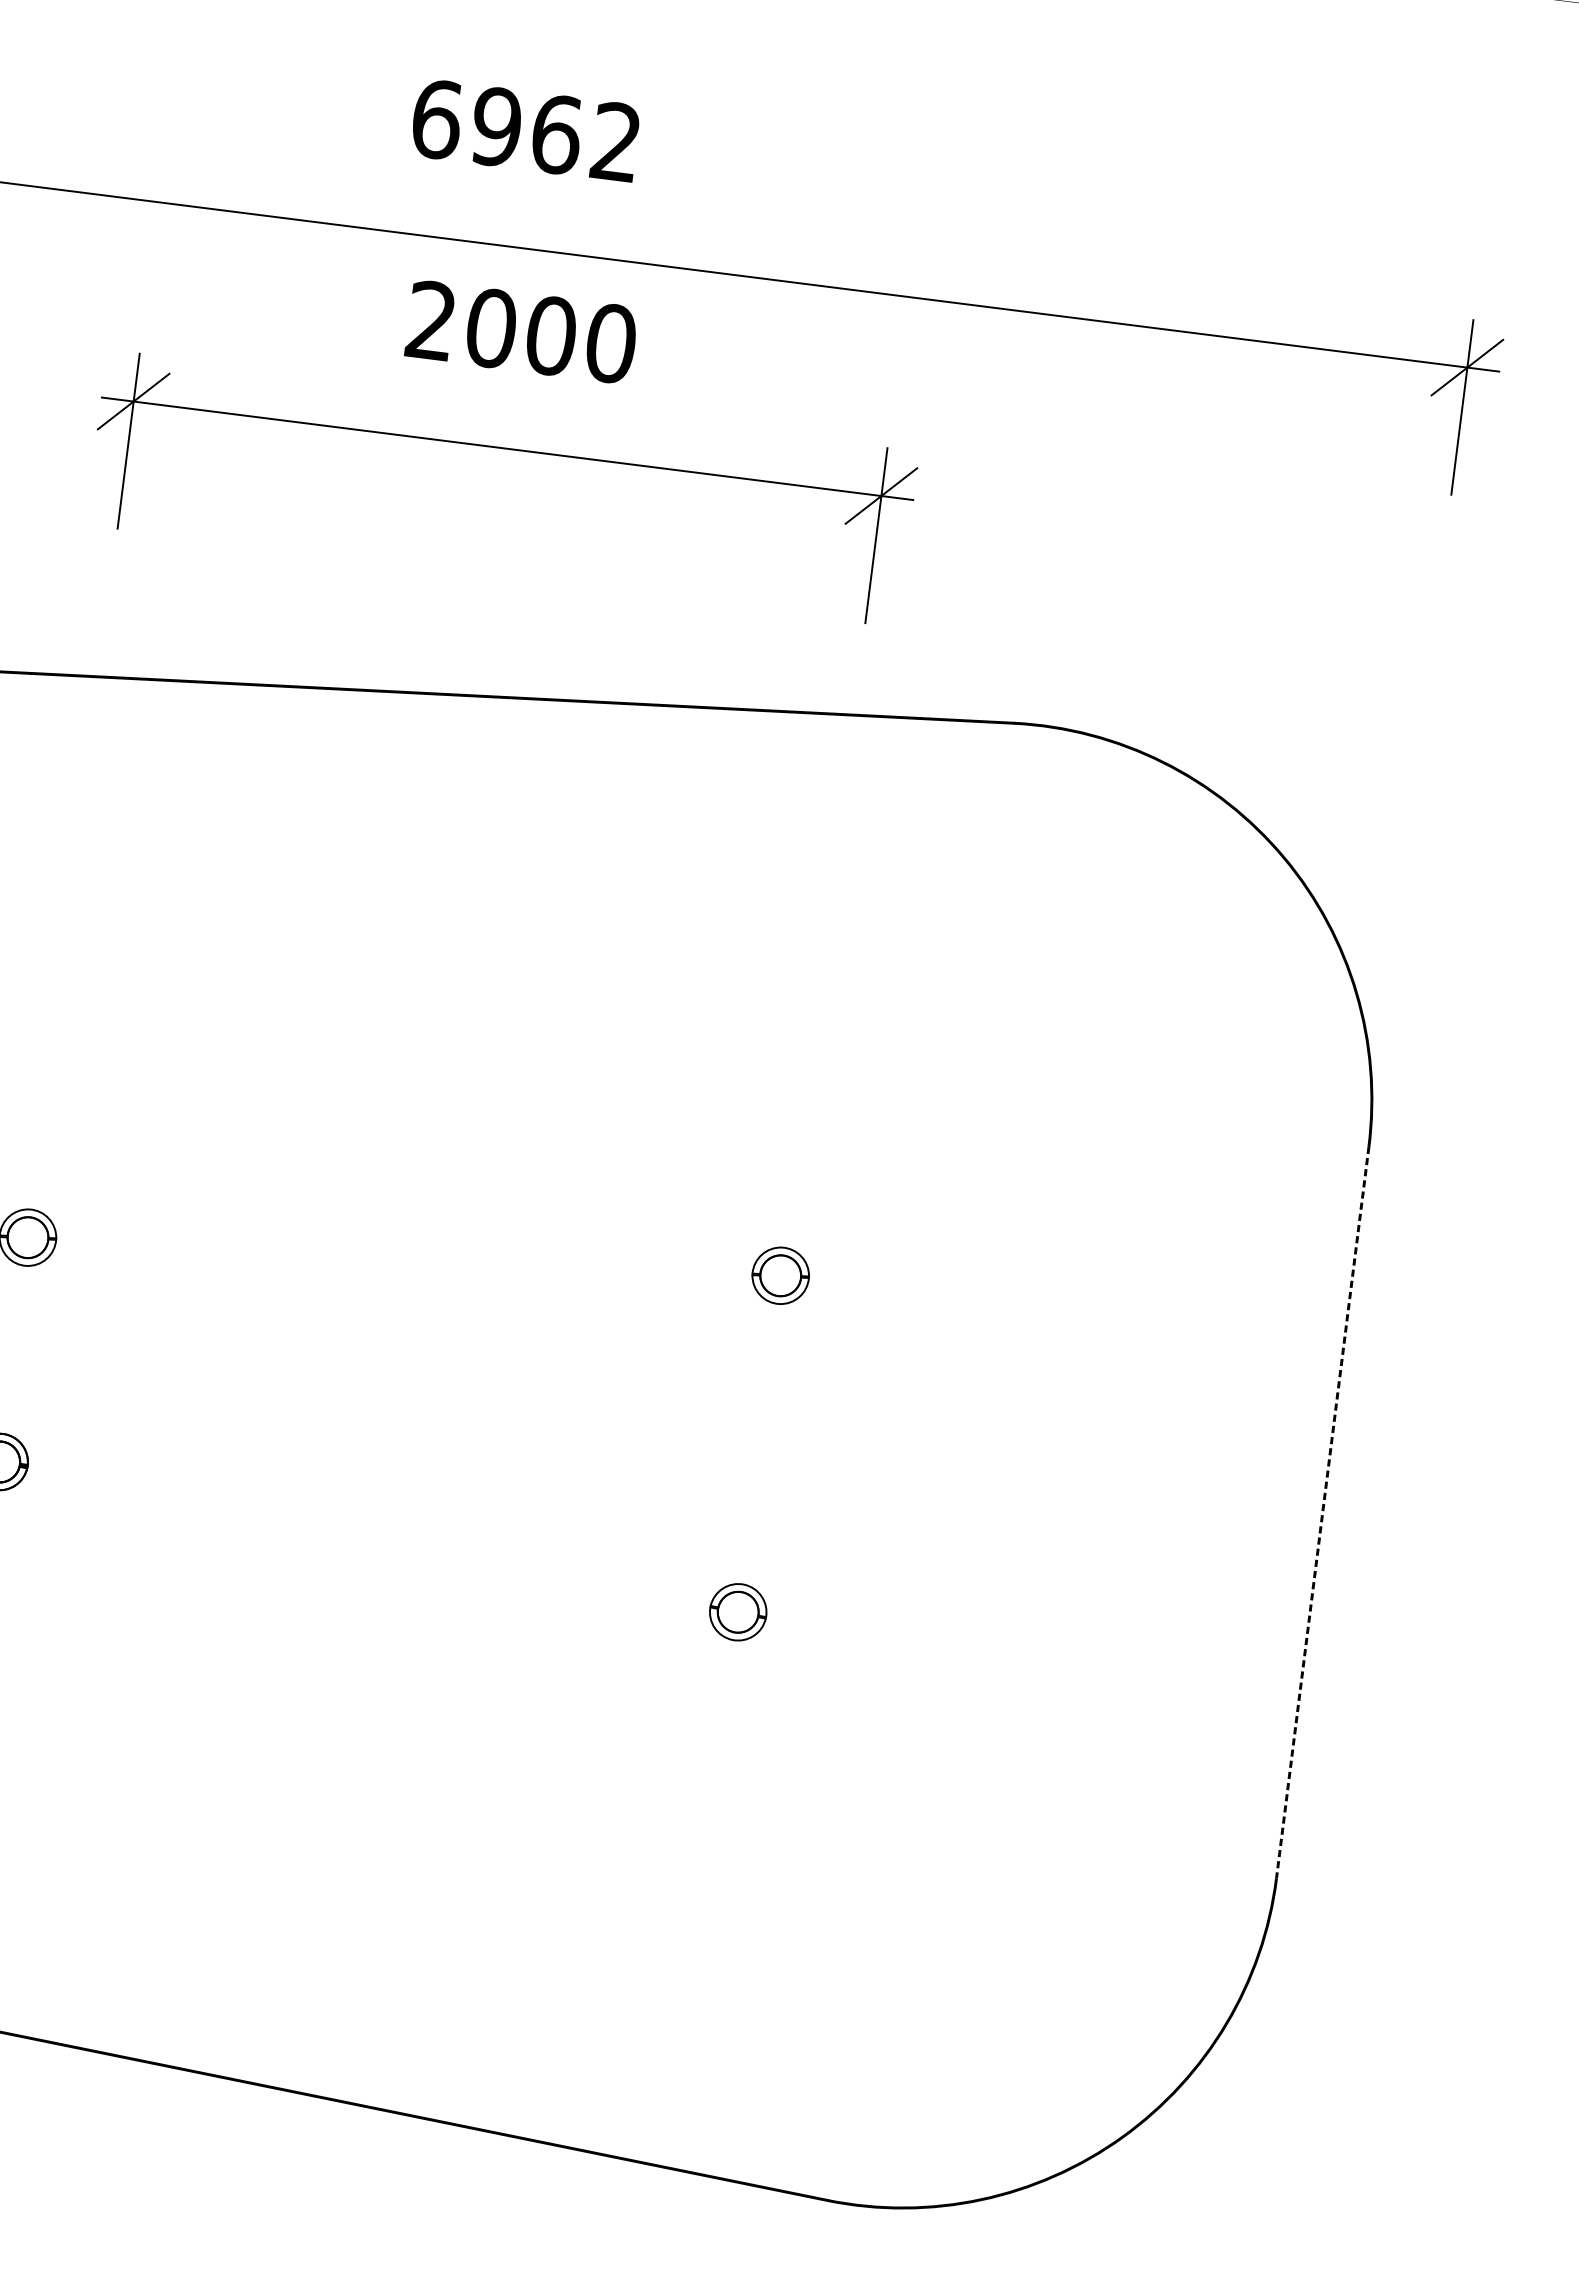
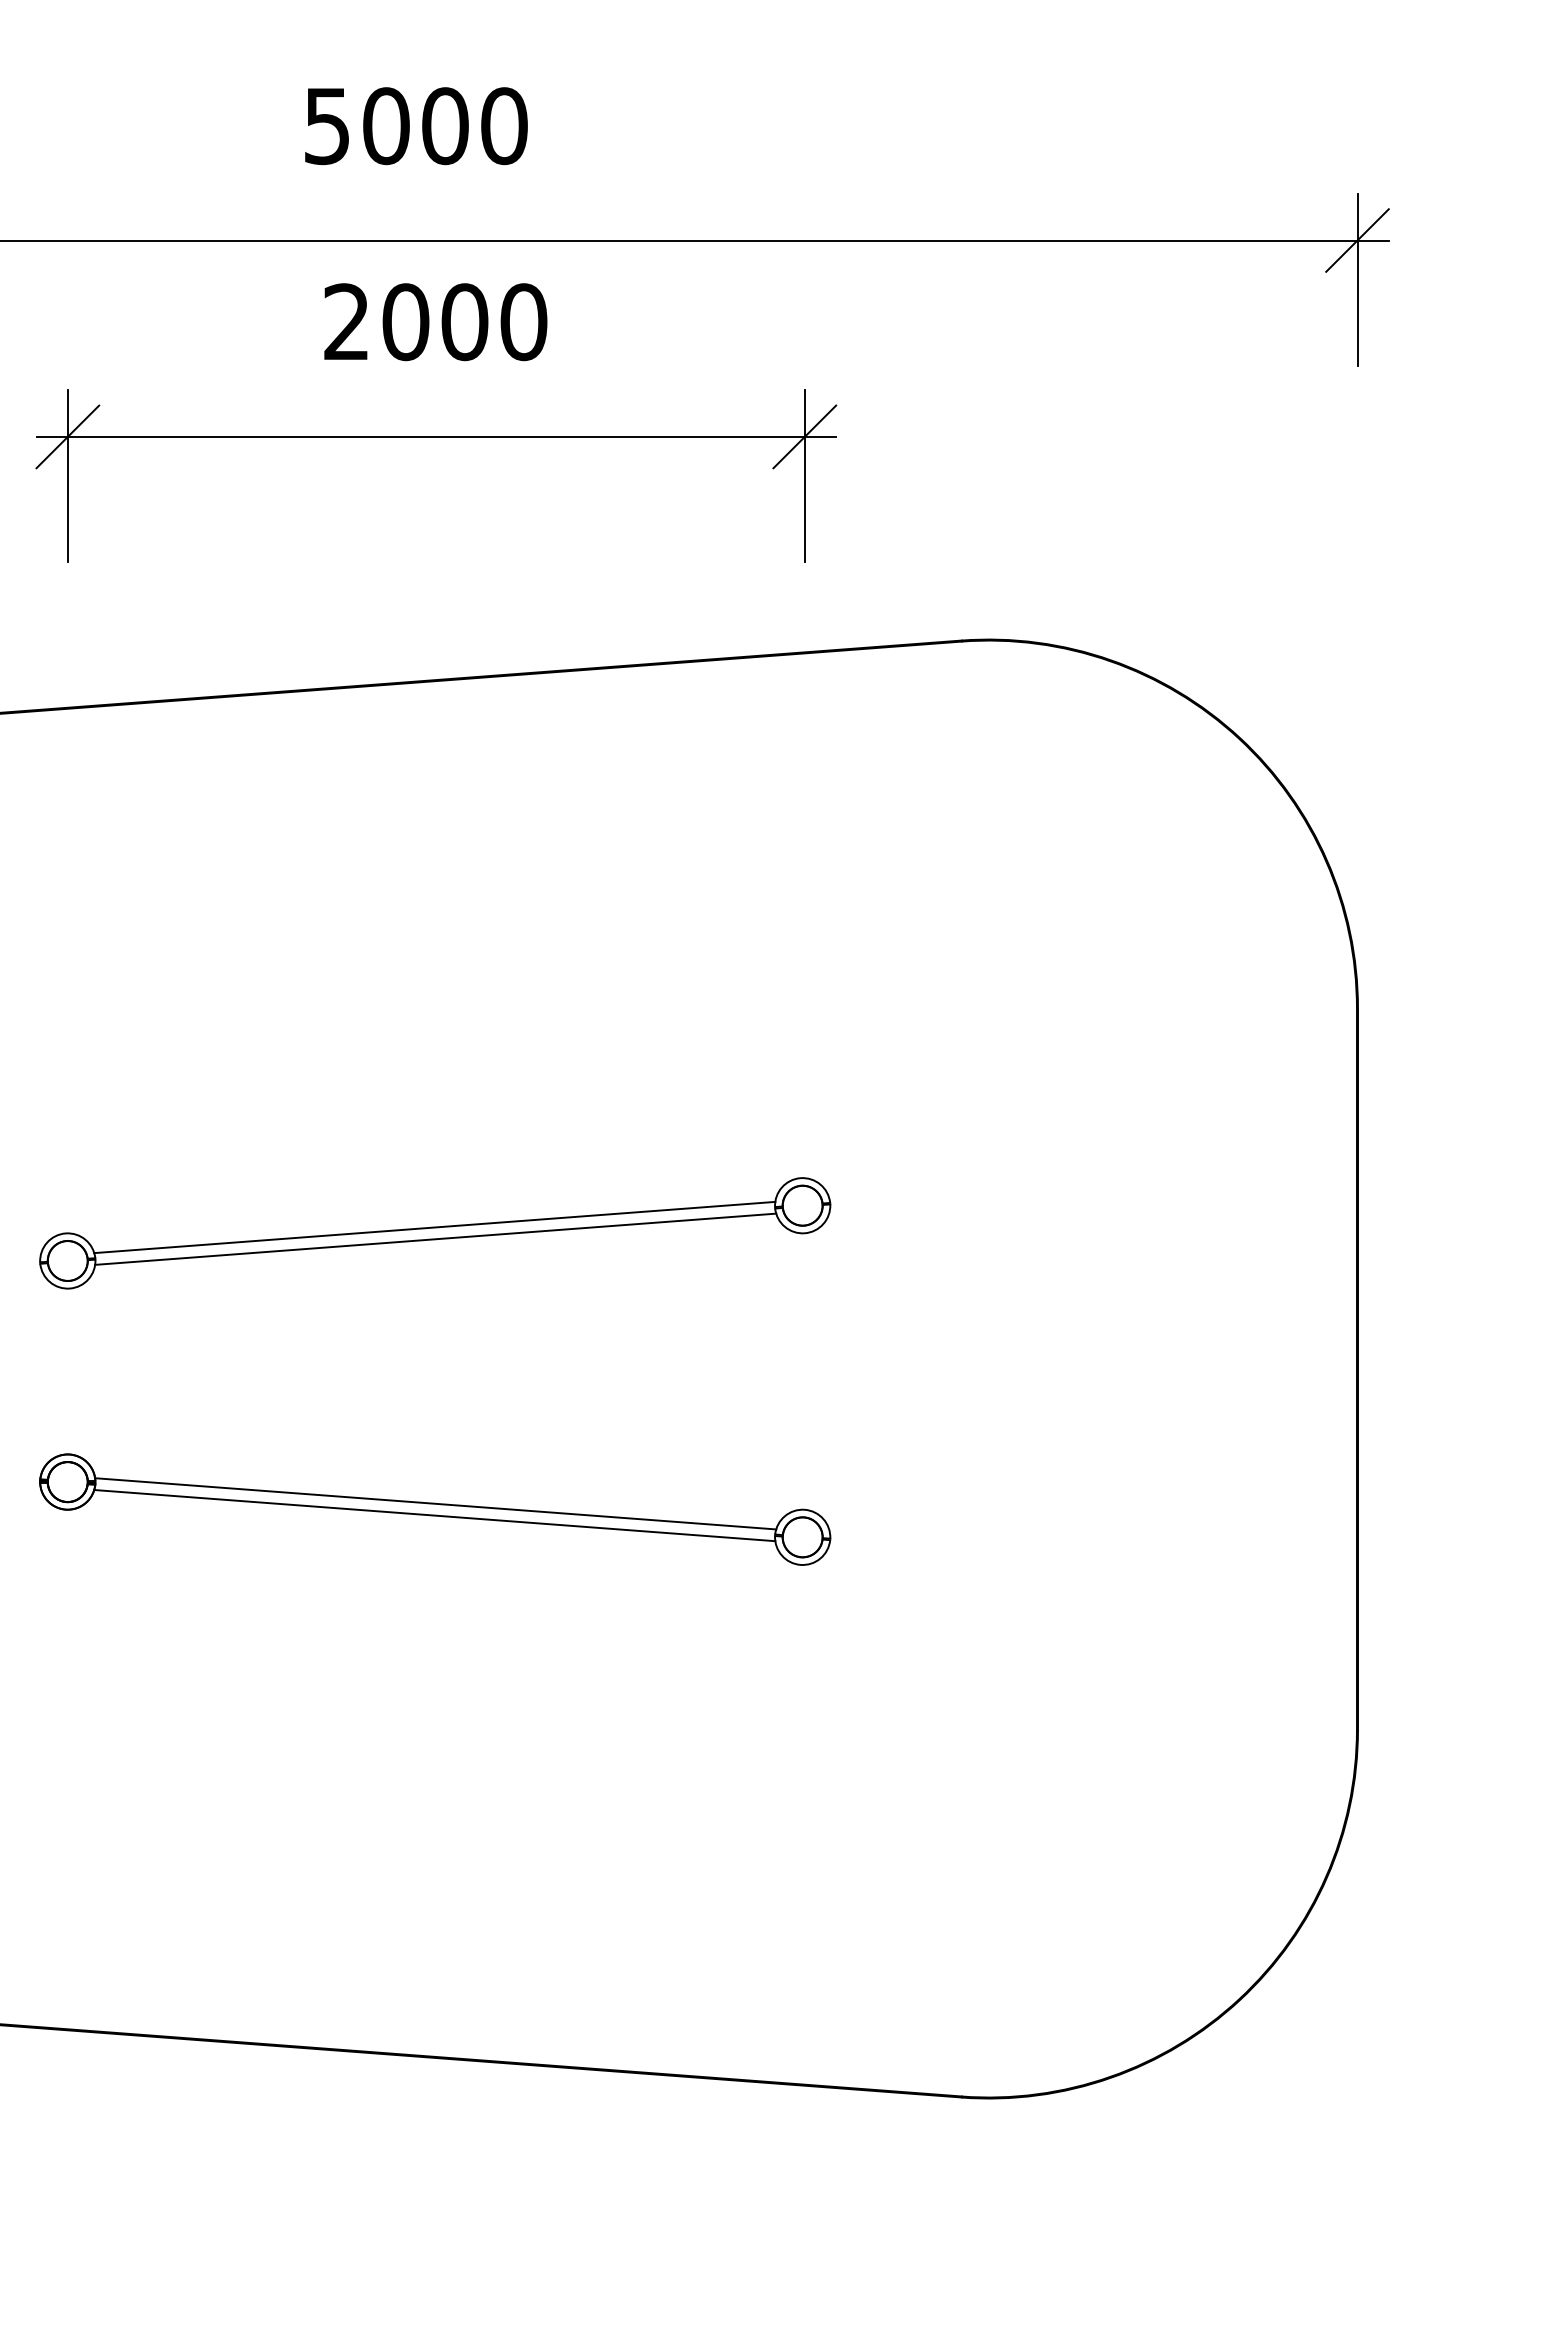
text: (526, 131) -> (415, 126), 6962 -> 5000
line: (404, 1250) -> (434, 1227), added
line: (403, 1261) -> (435, 1238), added
line: (1322, 1513) -> (1357, 1369), dashed -> solid
line: (370, 1530) -> (435, 1503), added
line: (367, 1542) -> (434, 1515), added

